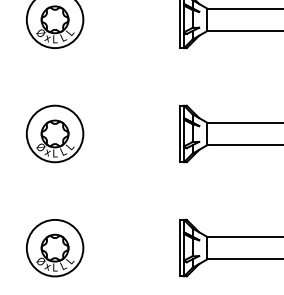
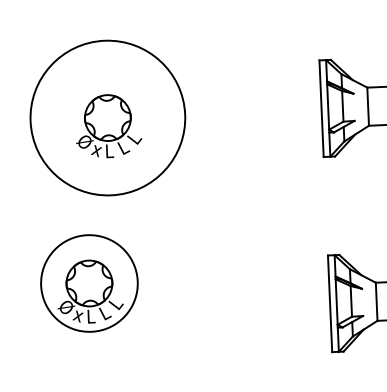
circle: (54, 133) -> (106, 117), size x1.6
part: (55, 248) -> (90, 284), moved

